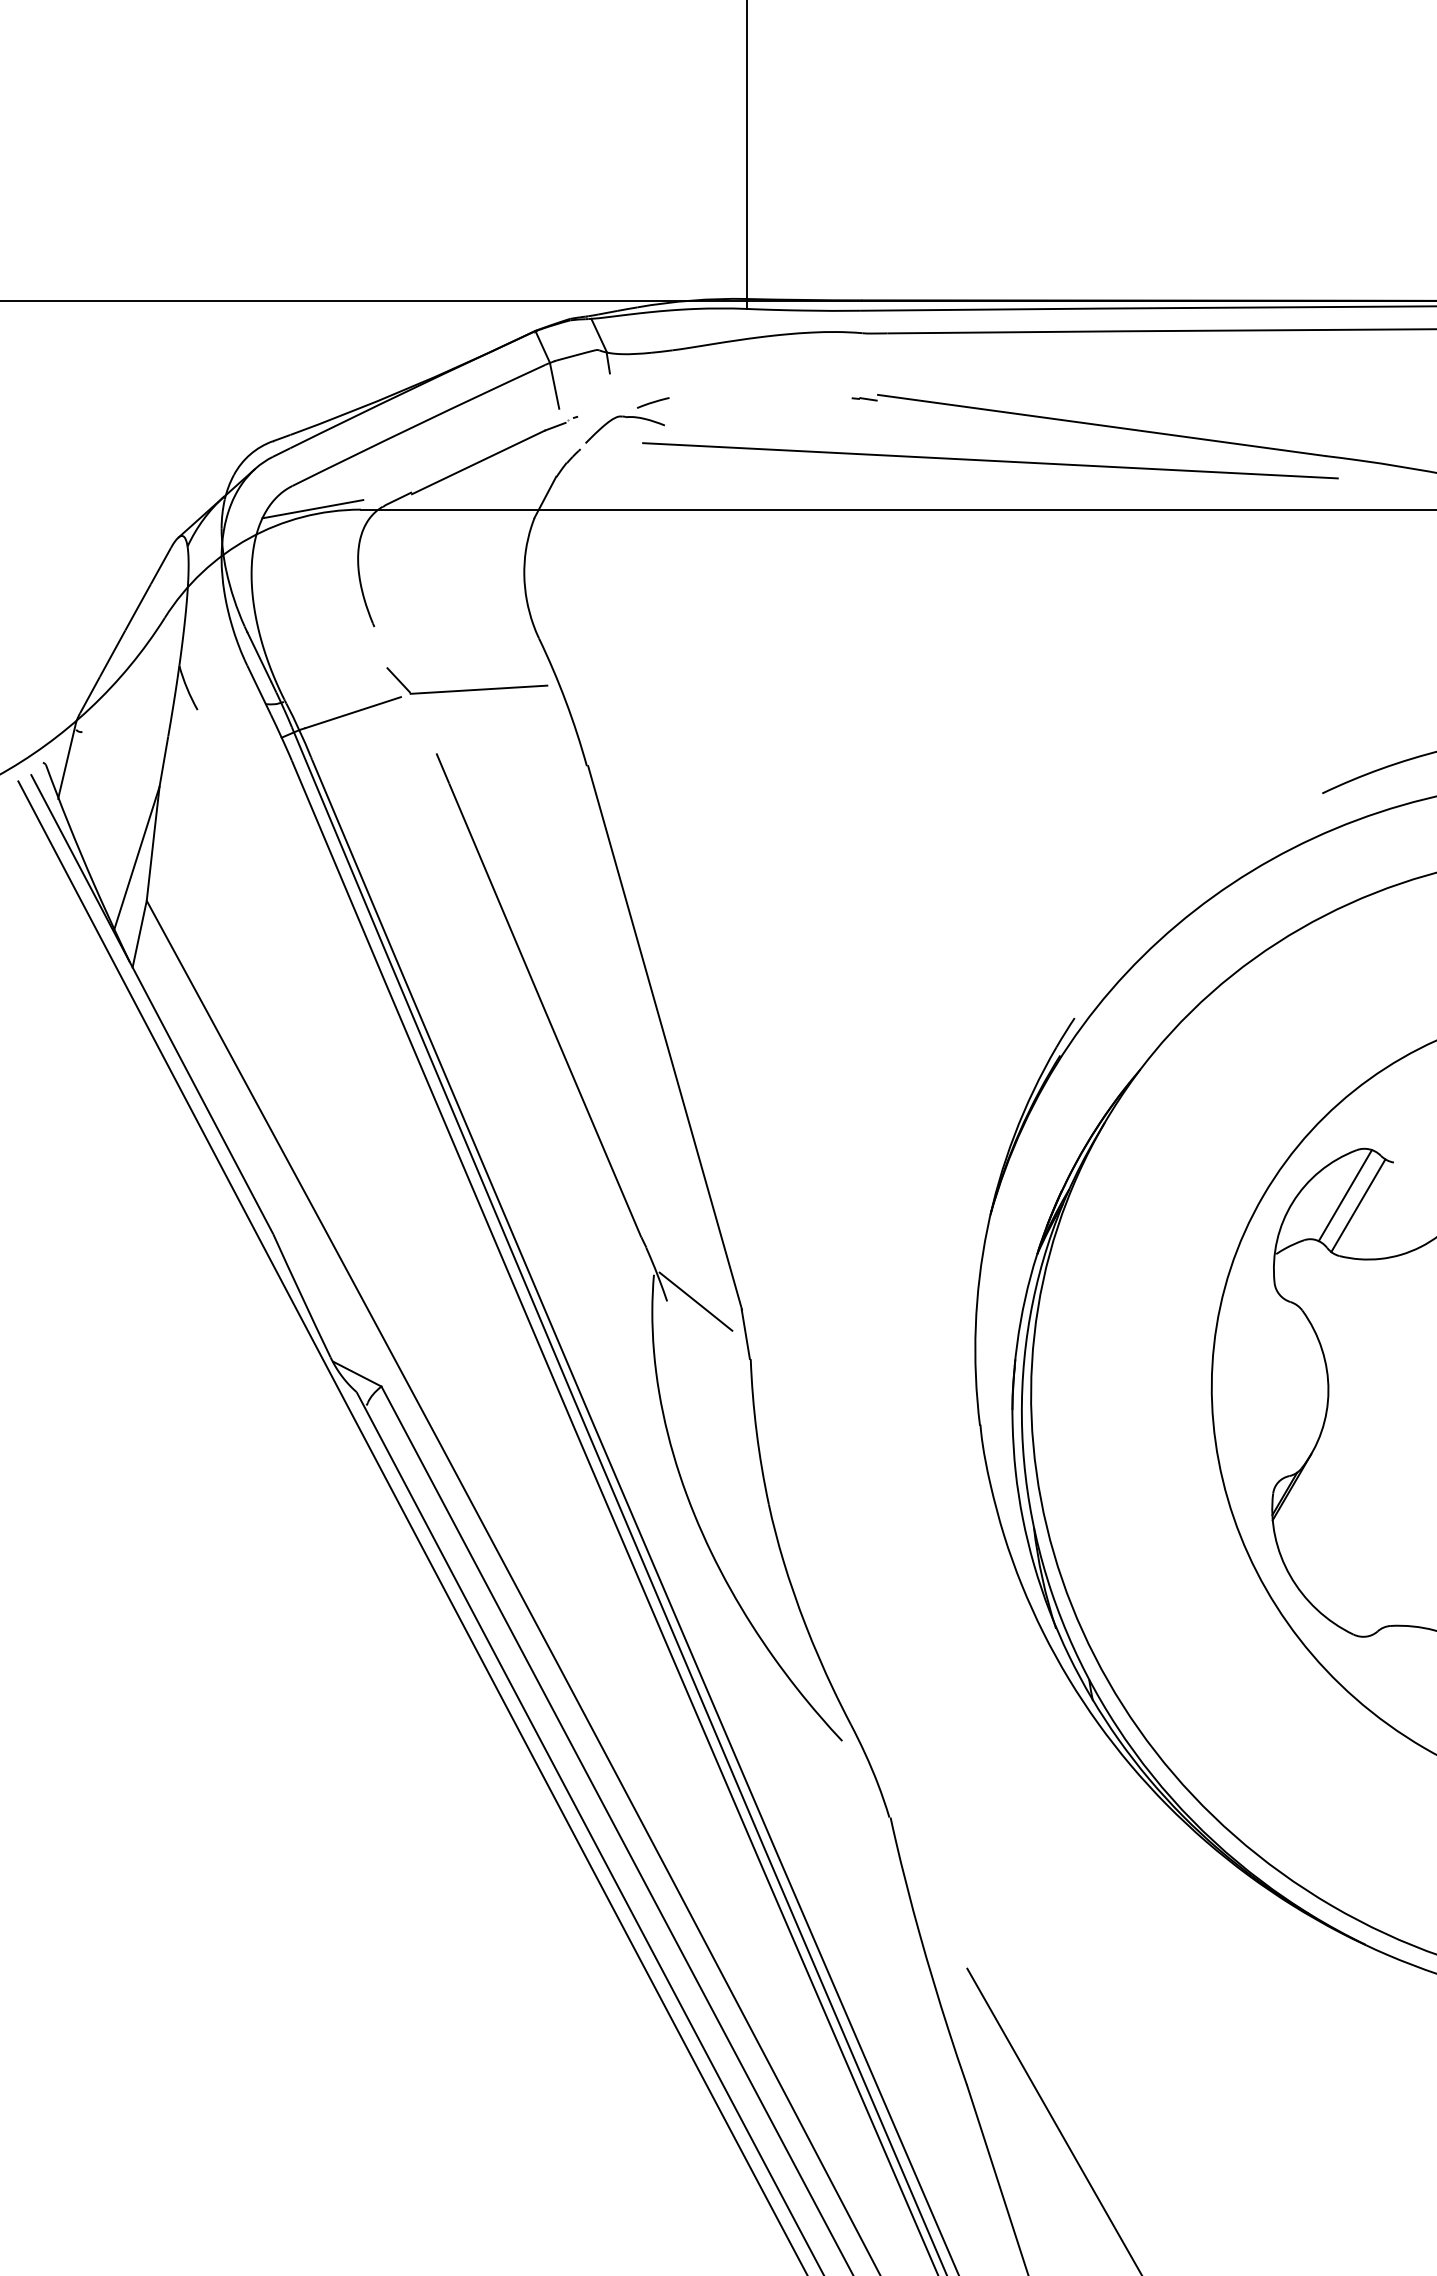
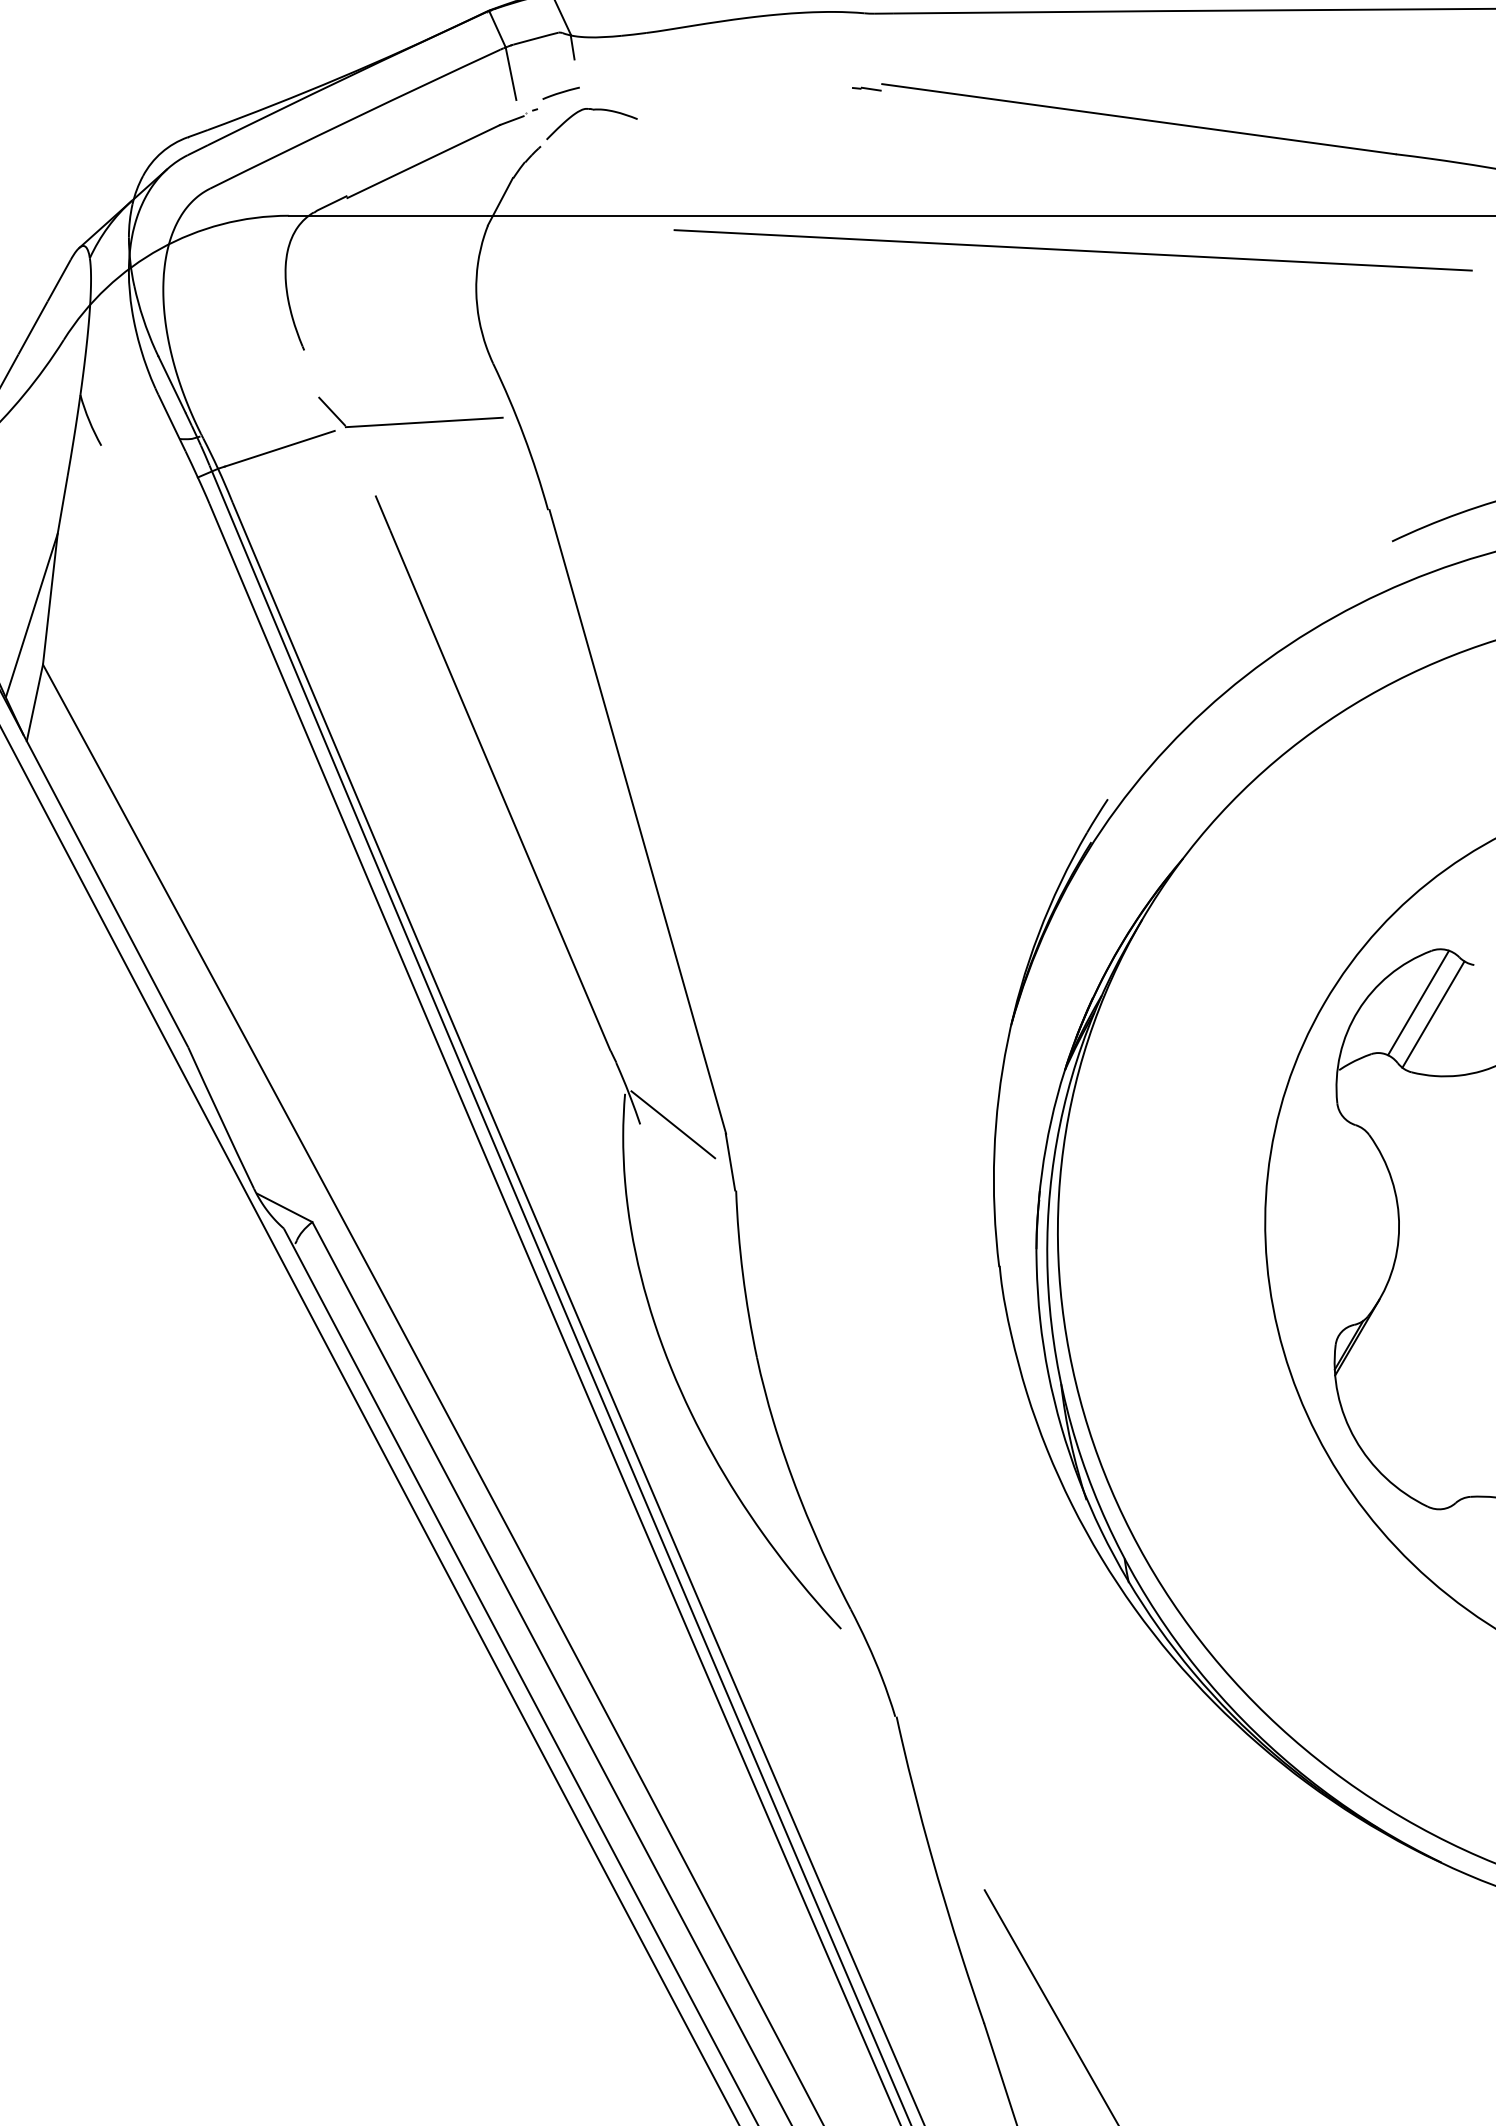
line: (653, 402) -> (561, 92), moved
line: (990, 460) -> (1073, 250), moved
line: (312, 509) -> (233, 215), removed

